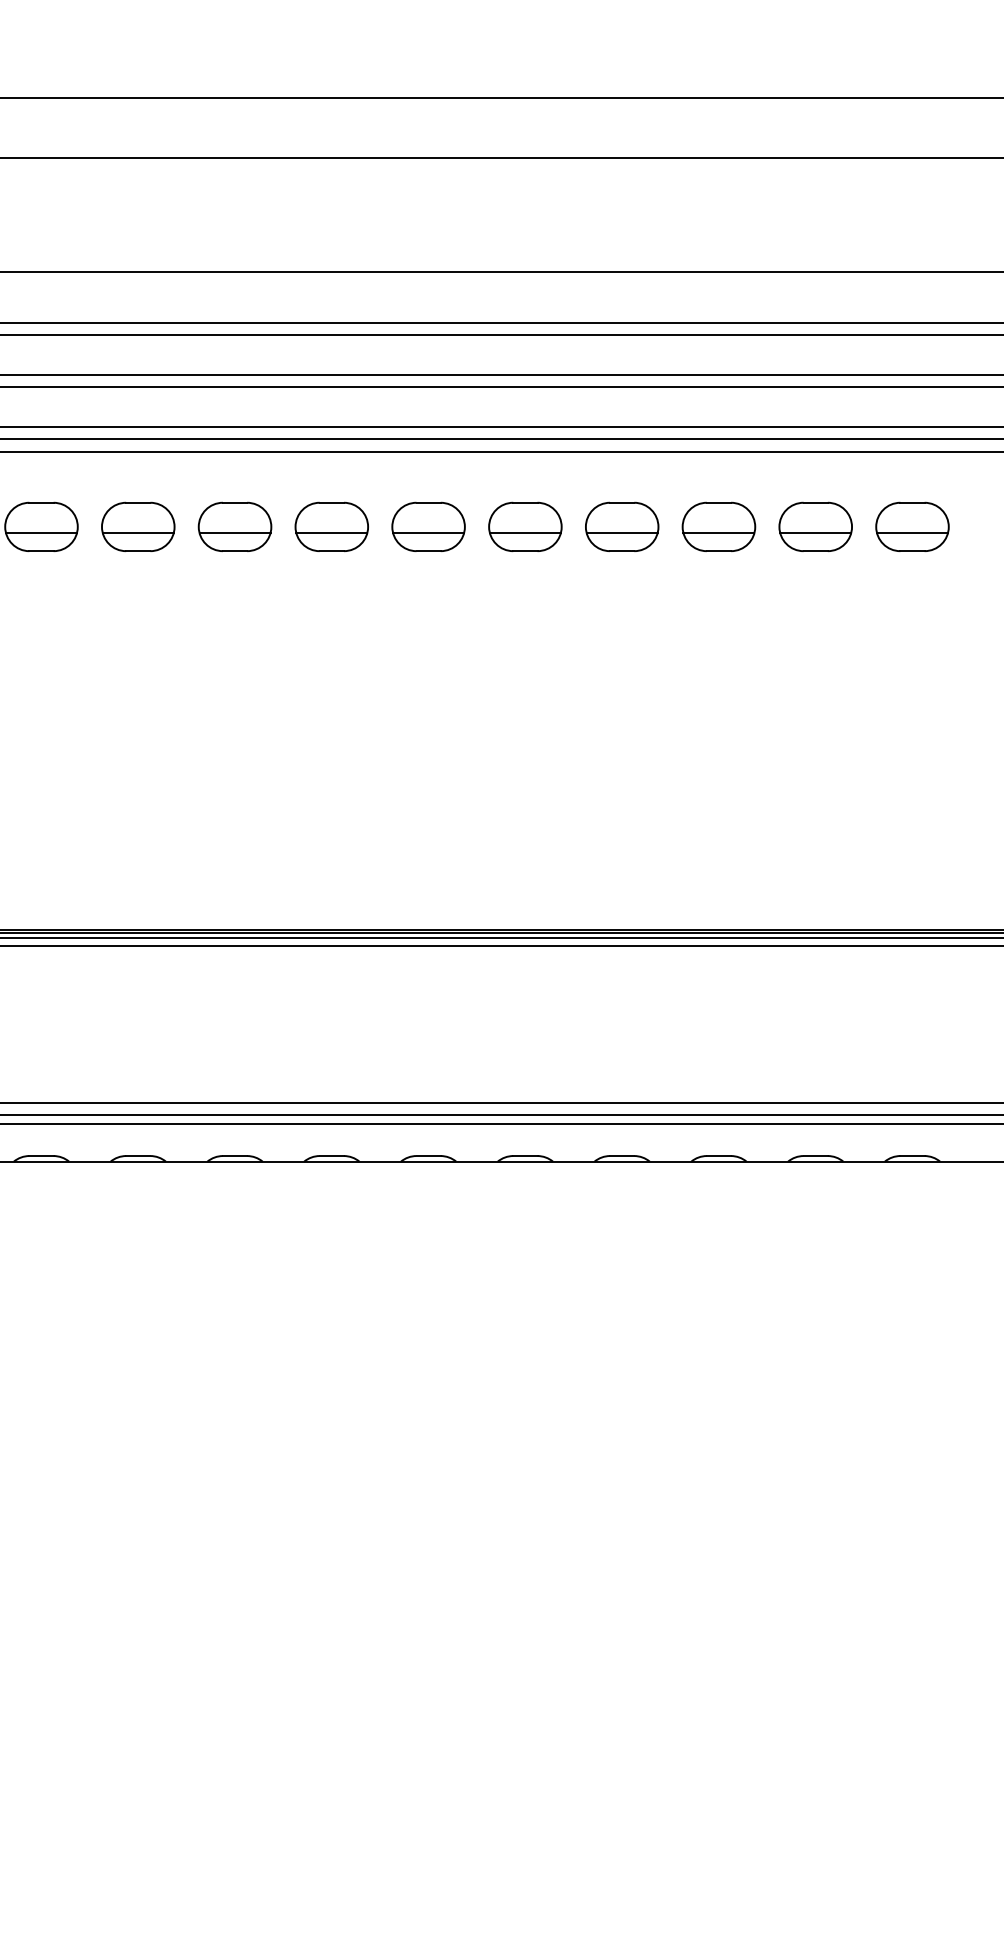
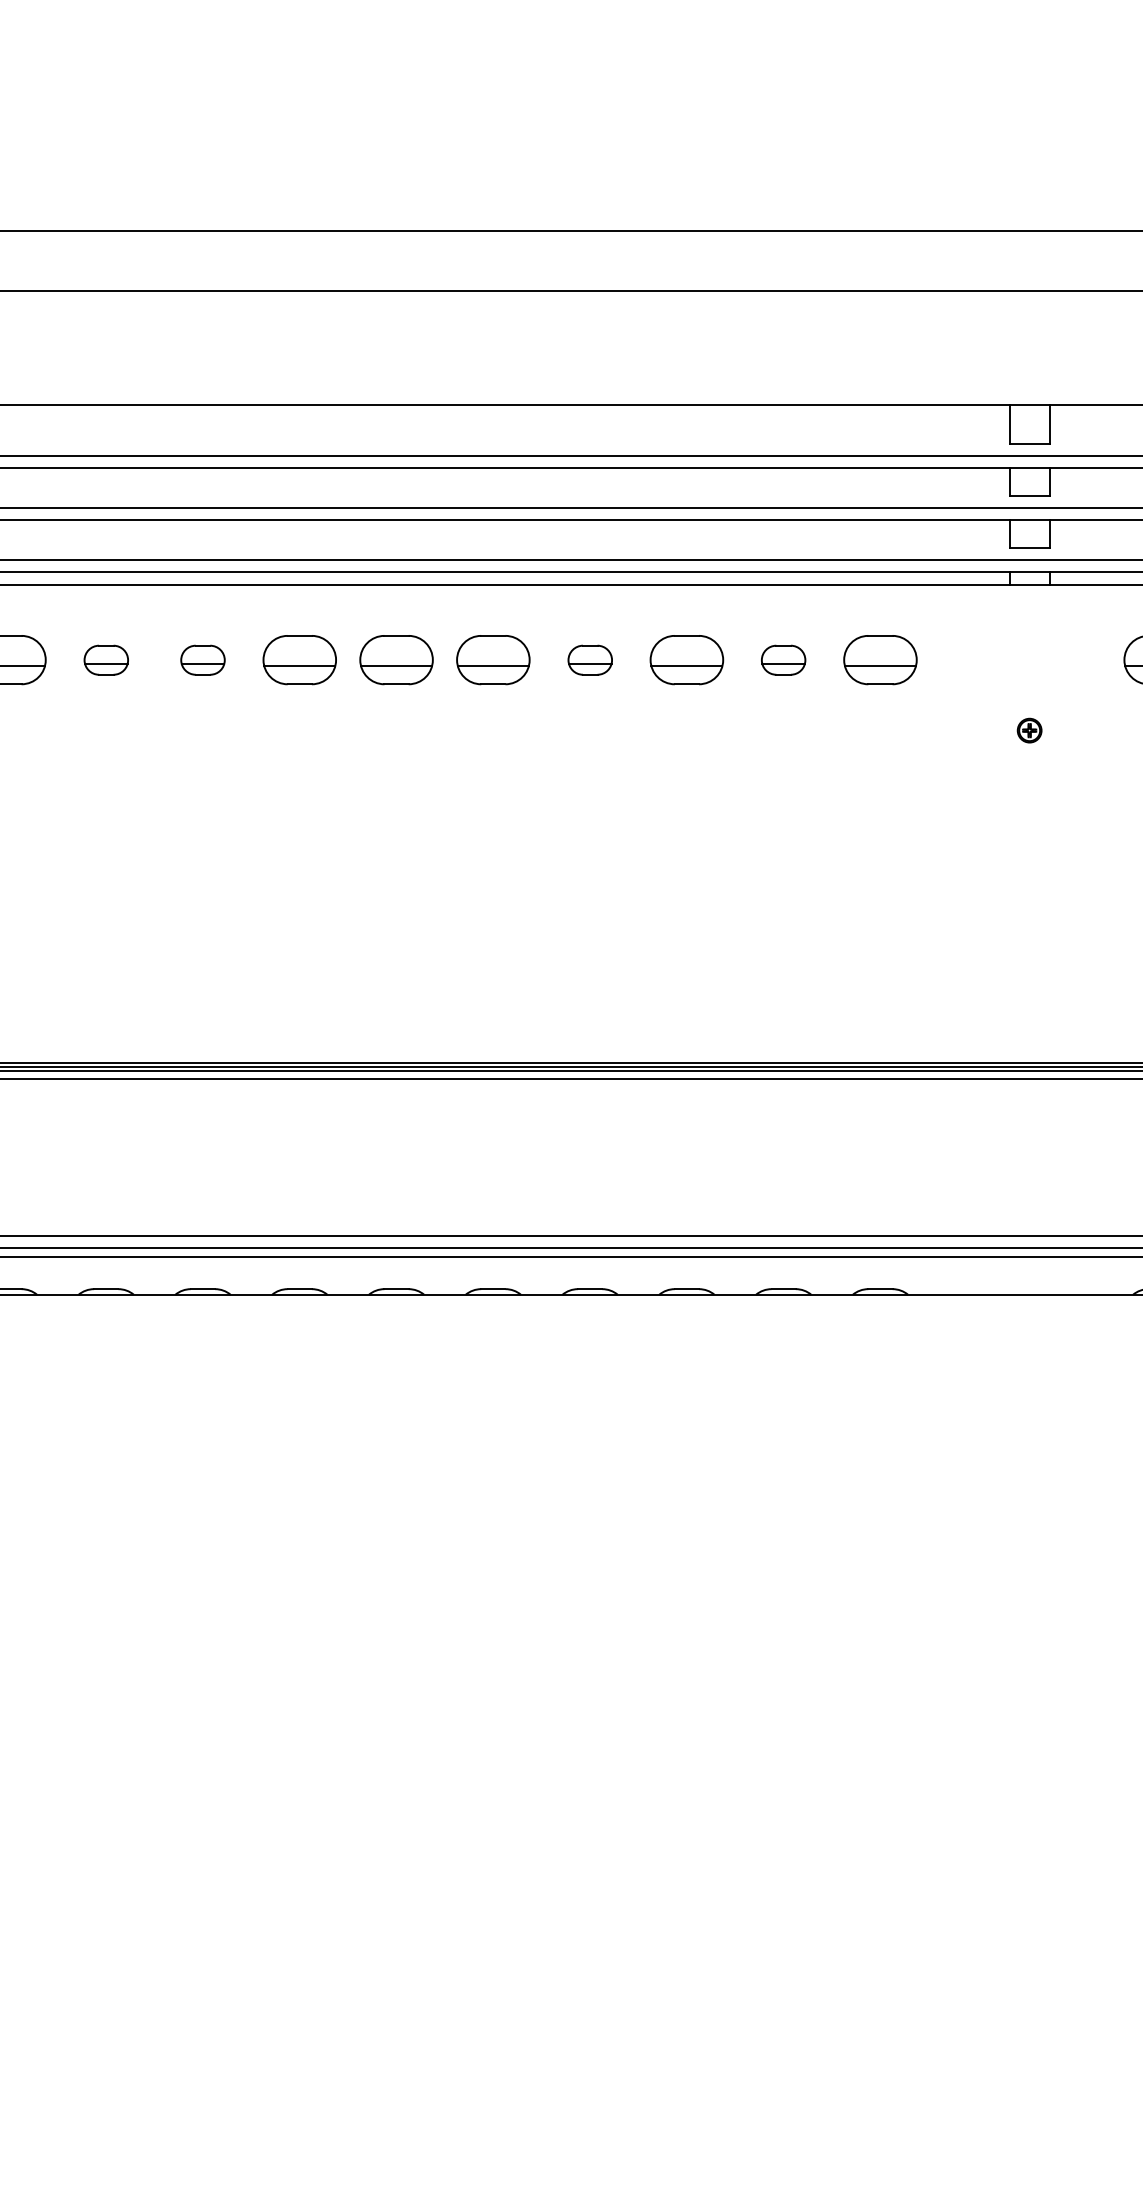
part: (138, 527) -> (106, 660), size x0.6
part: (234, 527) -> (202, 660), size x0.6
part: (622, 527) -> (590, 660), size x0.6
part: (815, 527) -> (783, 660), size x0.6

